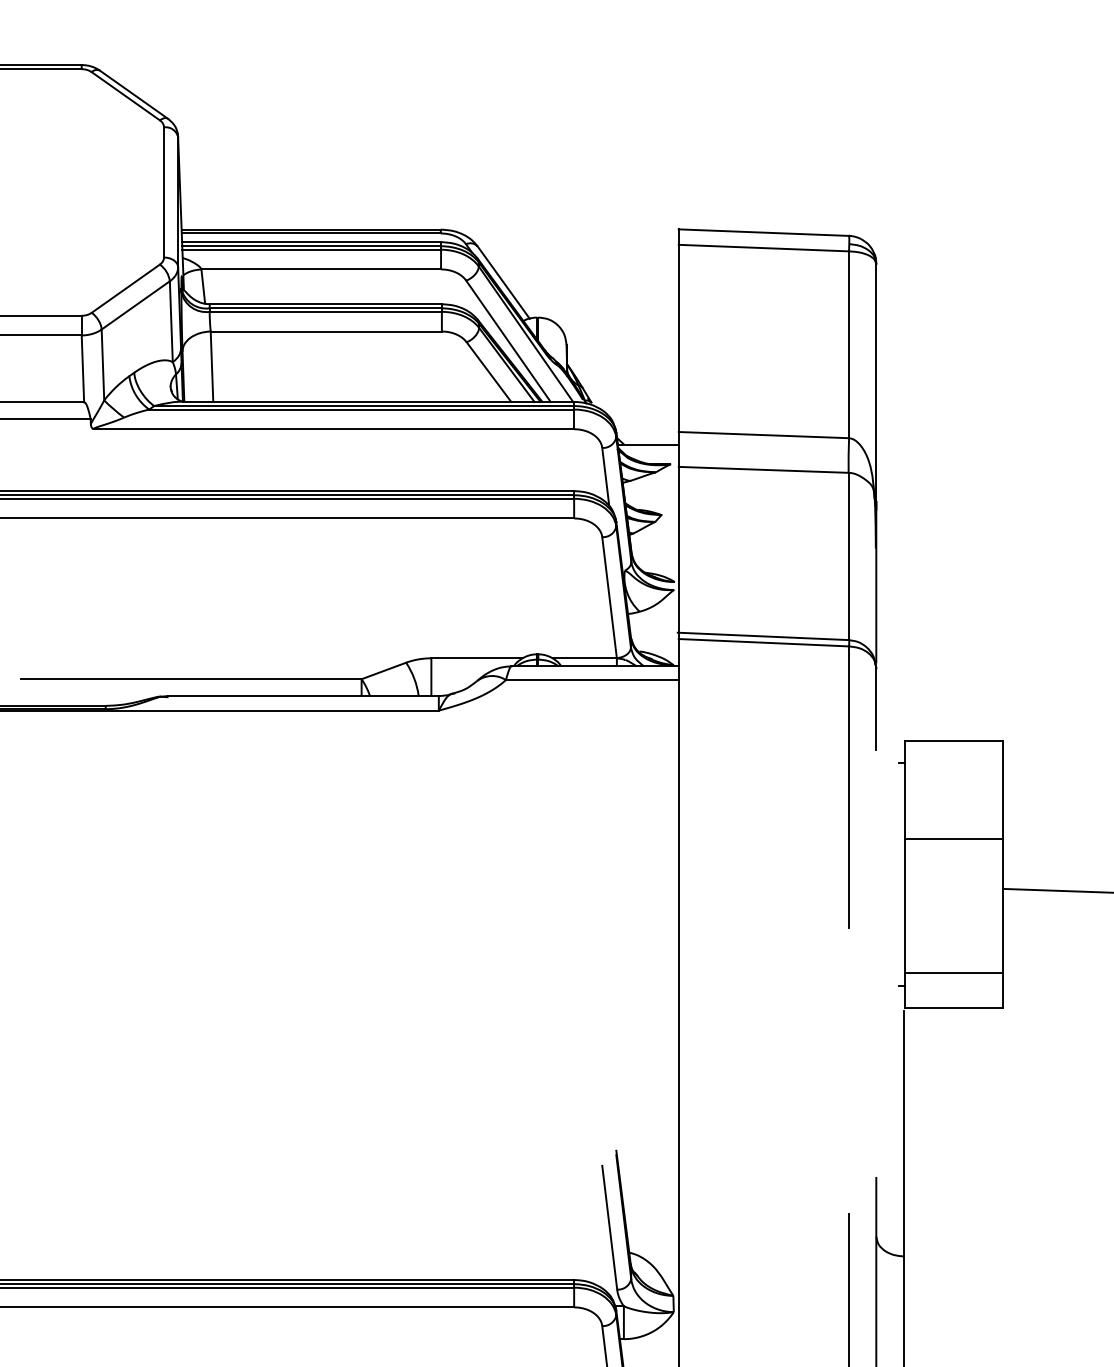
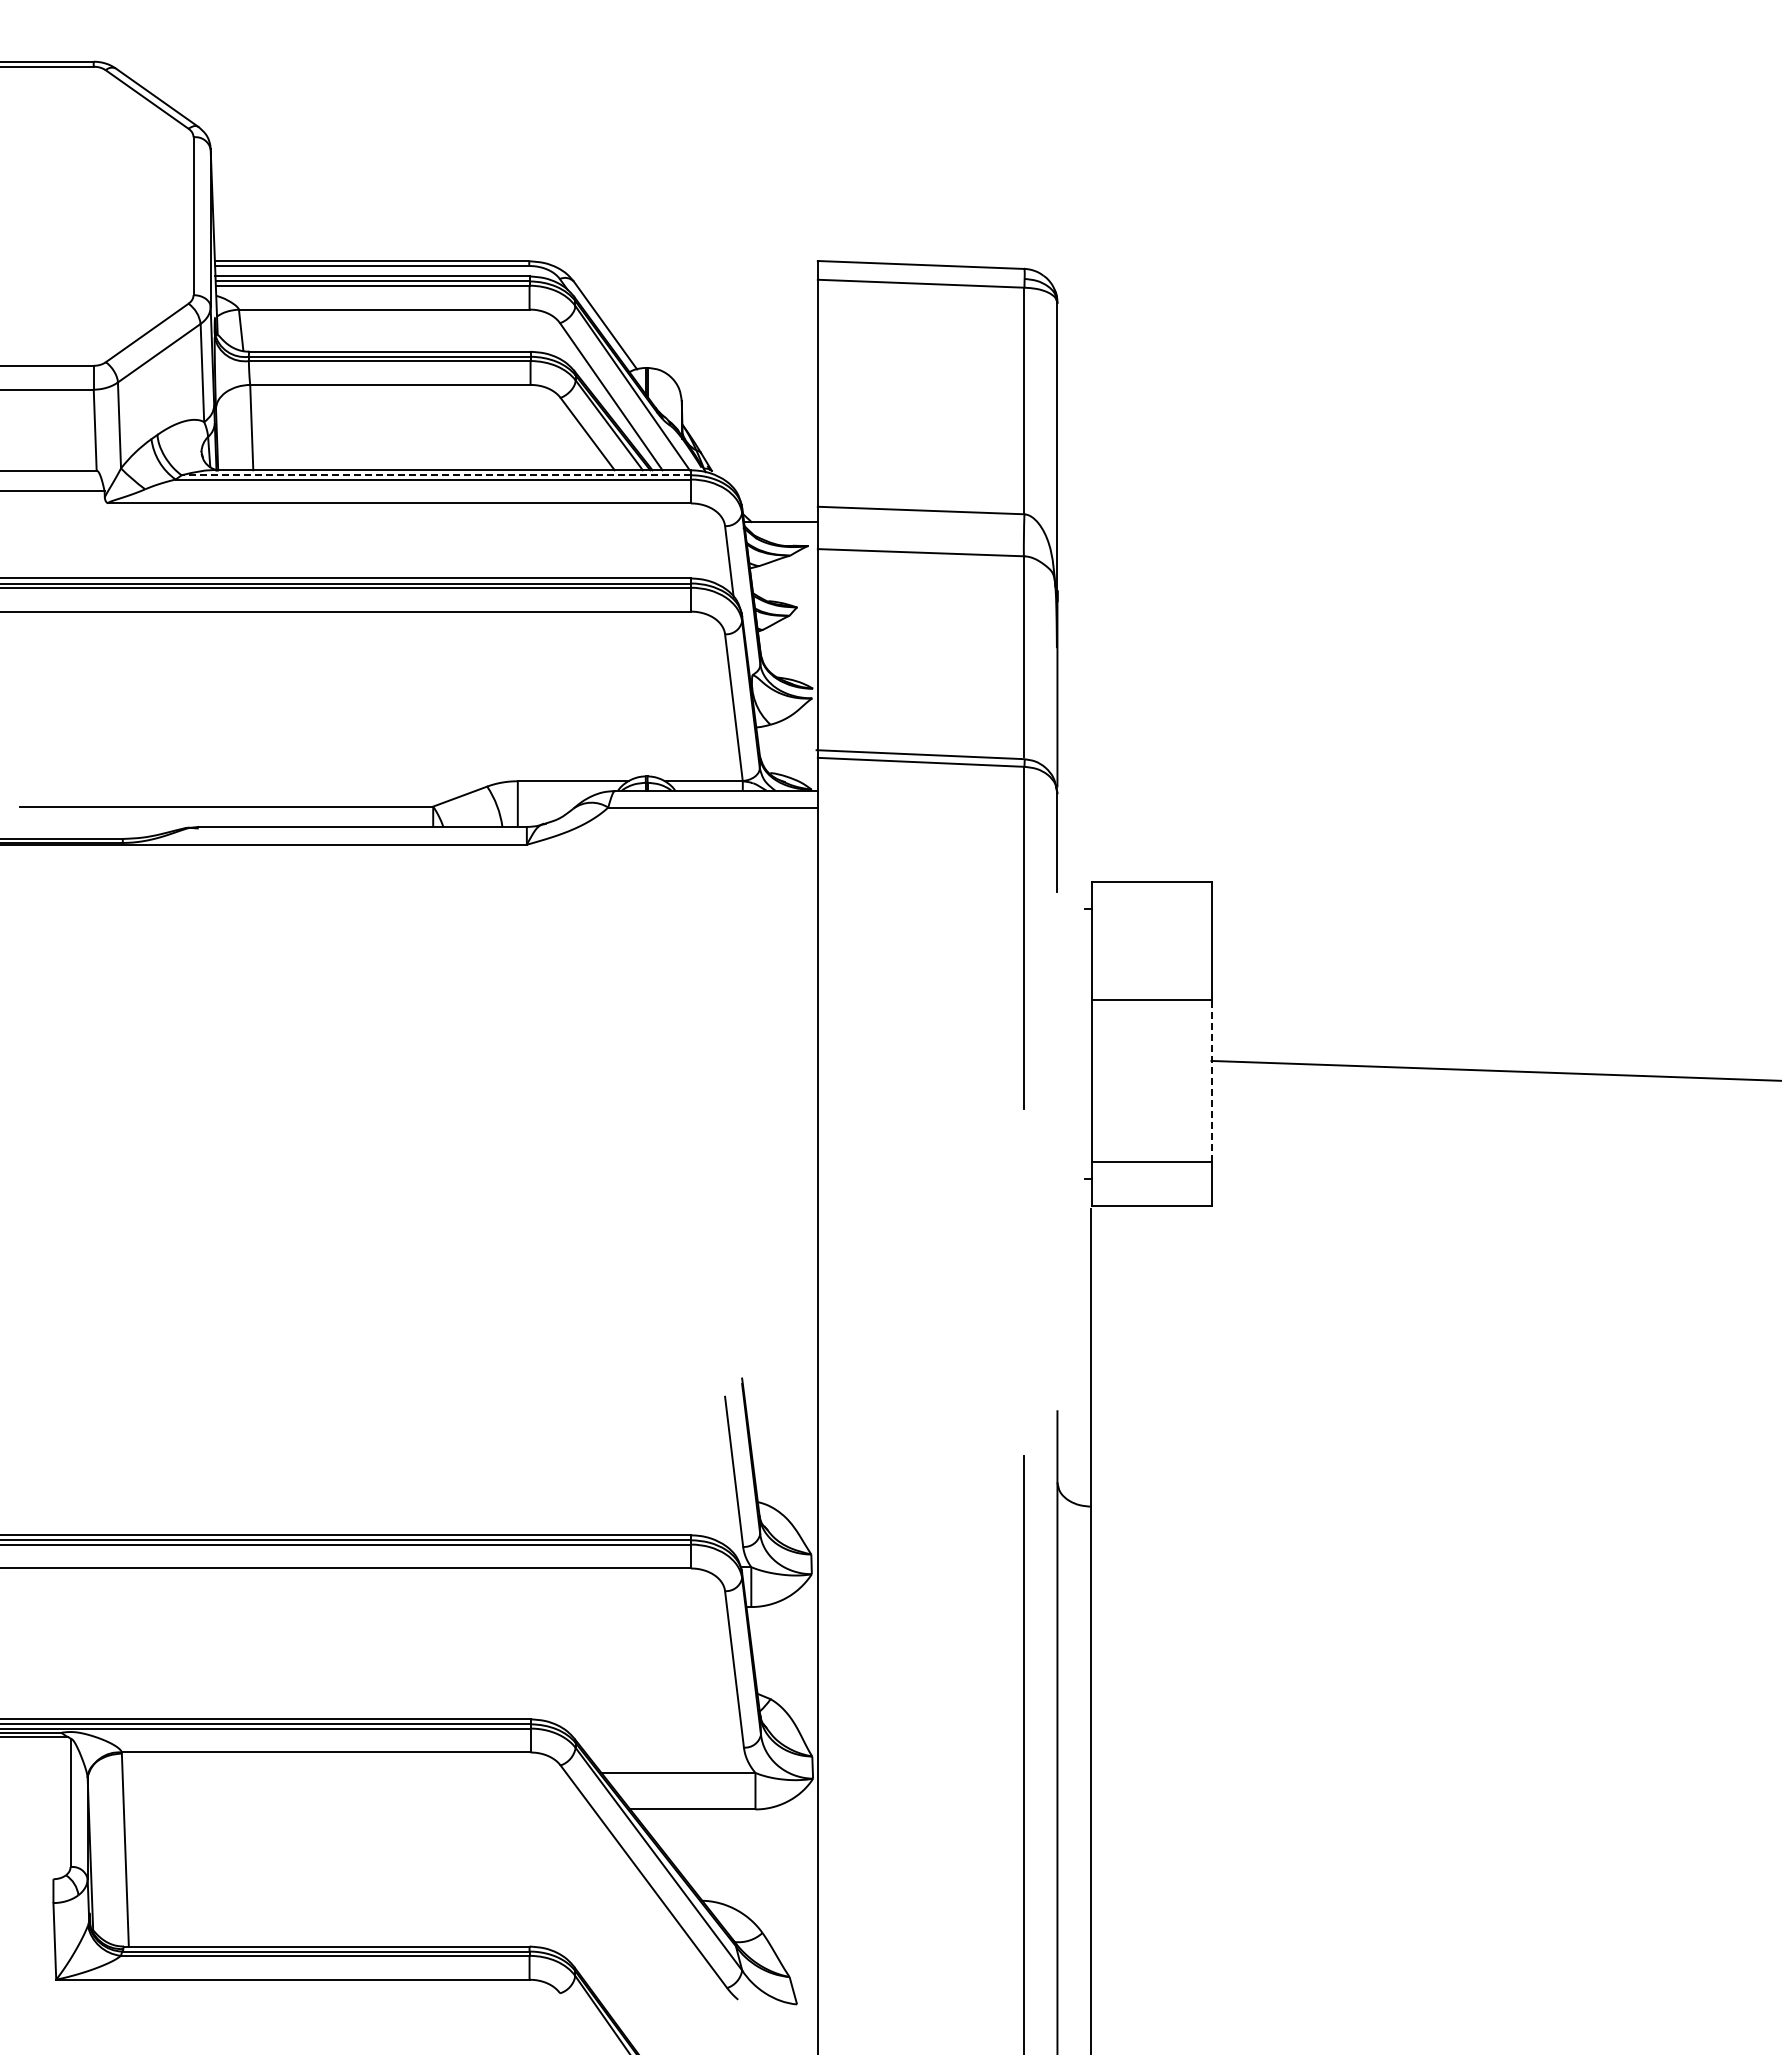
line: (364, 406) -> (436, 475), solid -> dashed
line: (1003, 905) -> (1211, 1080), solid -> dashed

